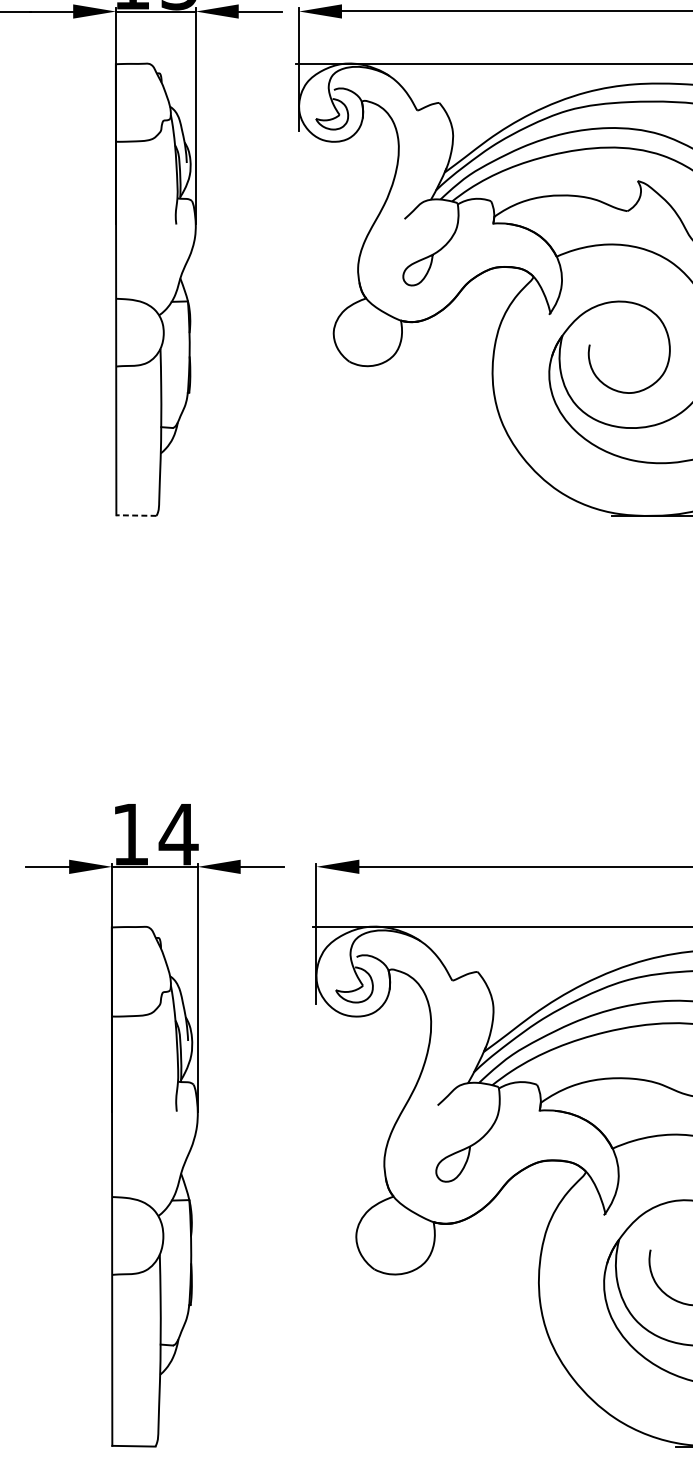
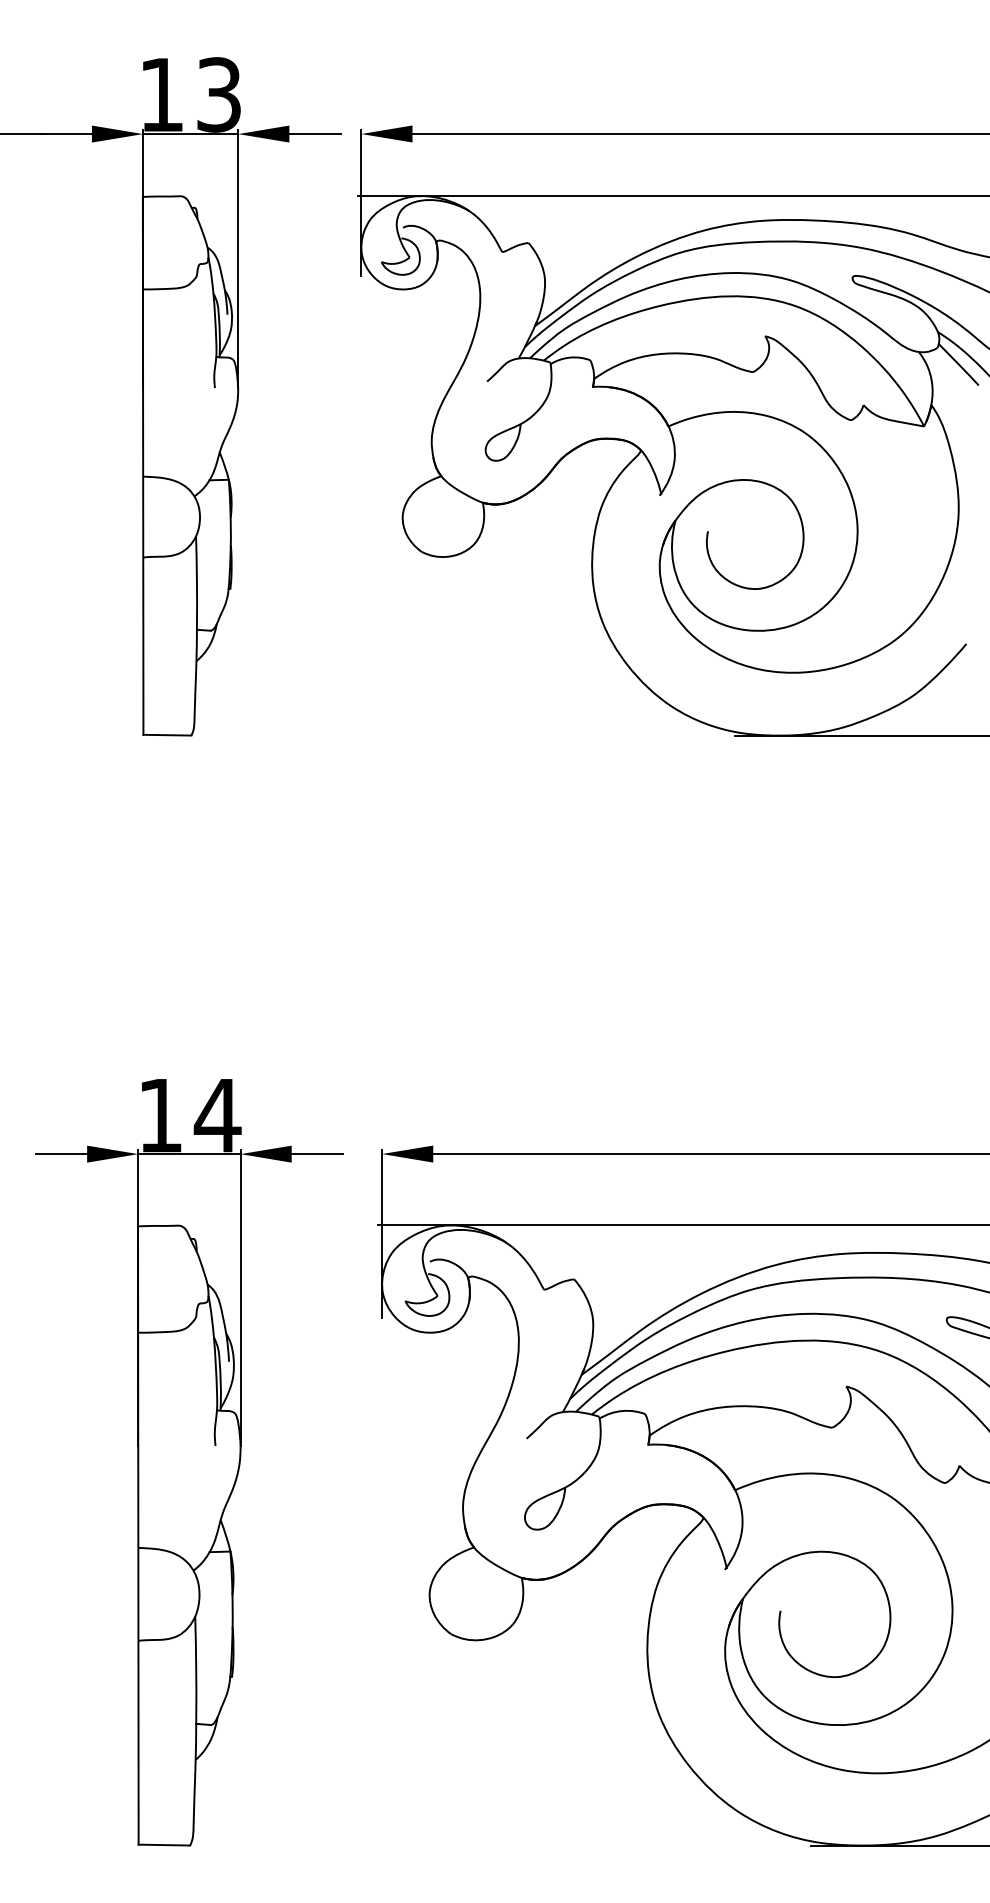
line: (136, 515) -> (167, 735), dashed -> solid

